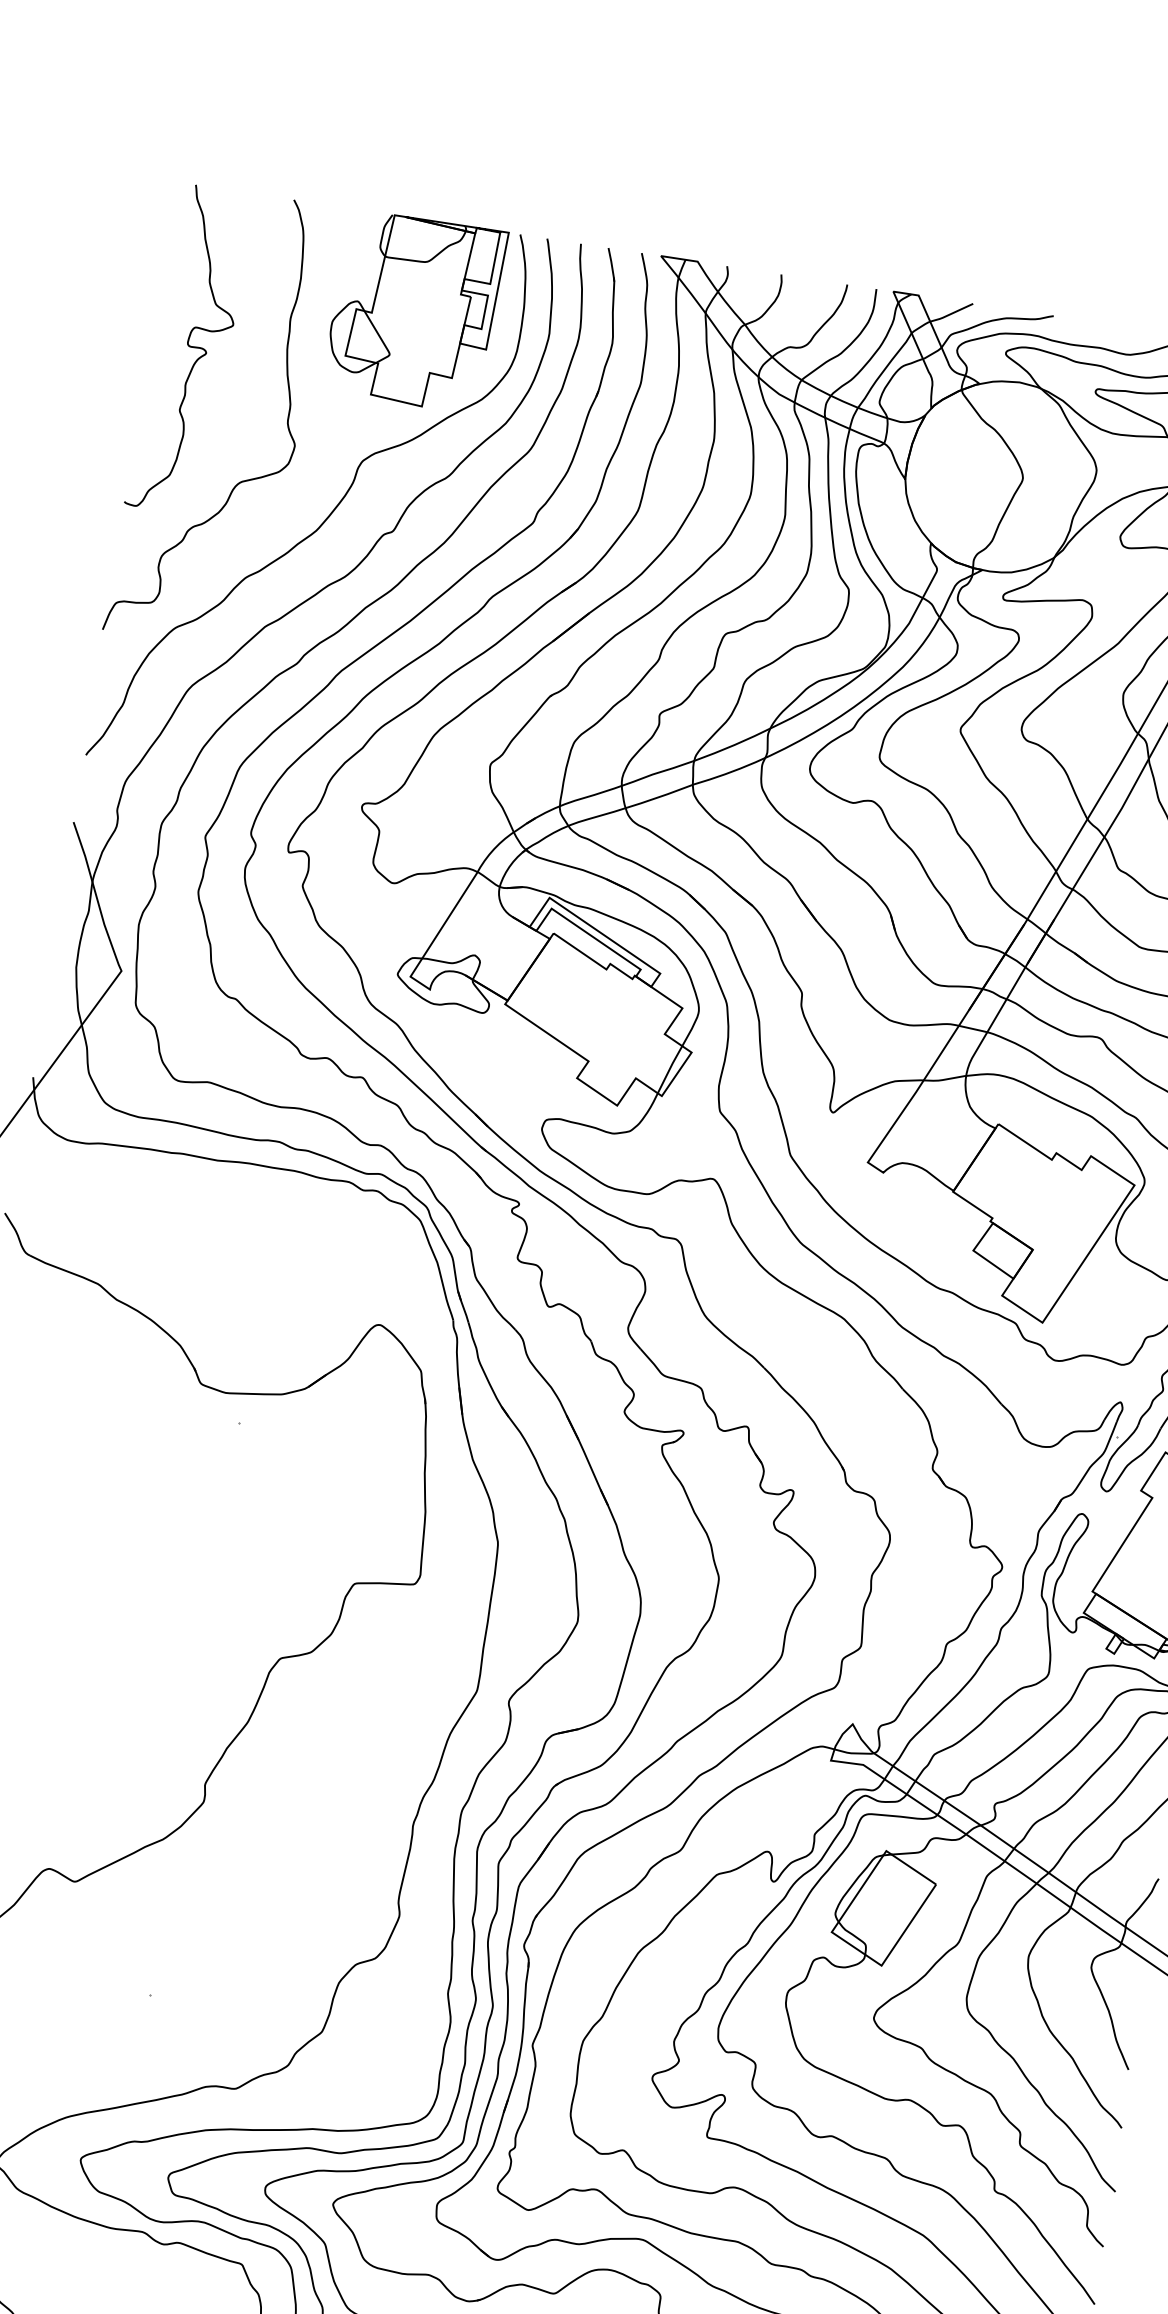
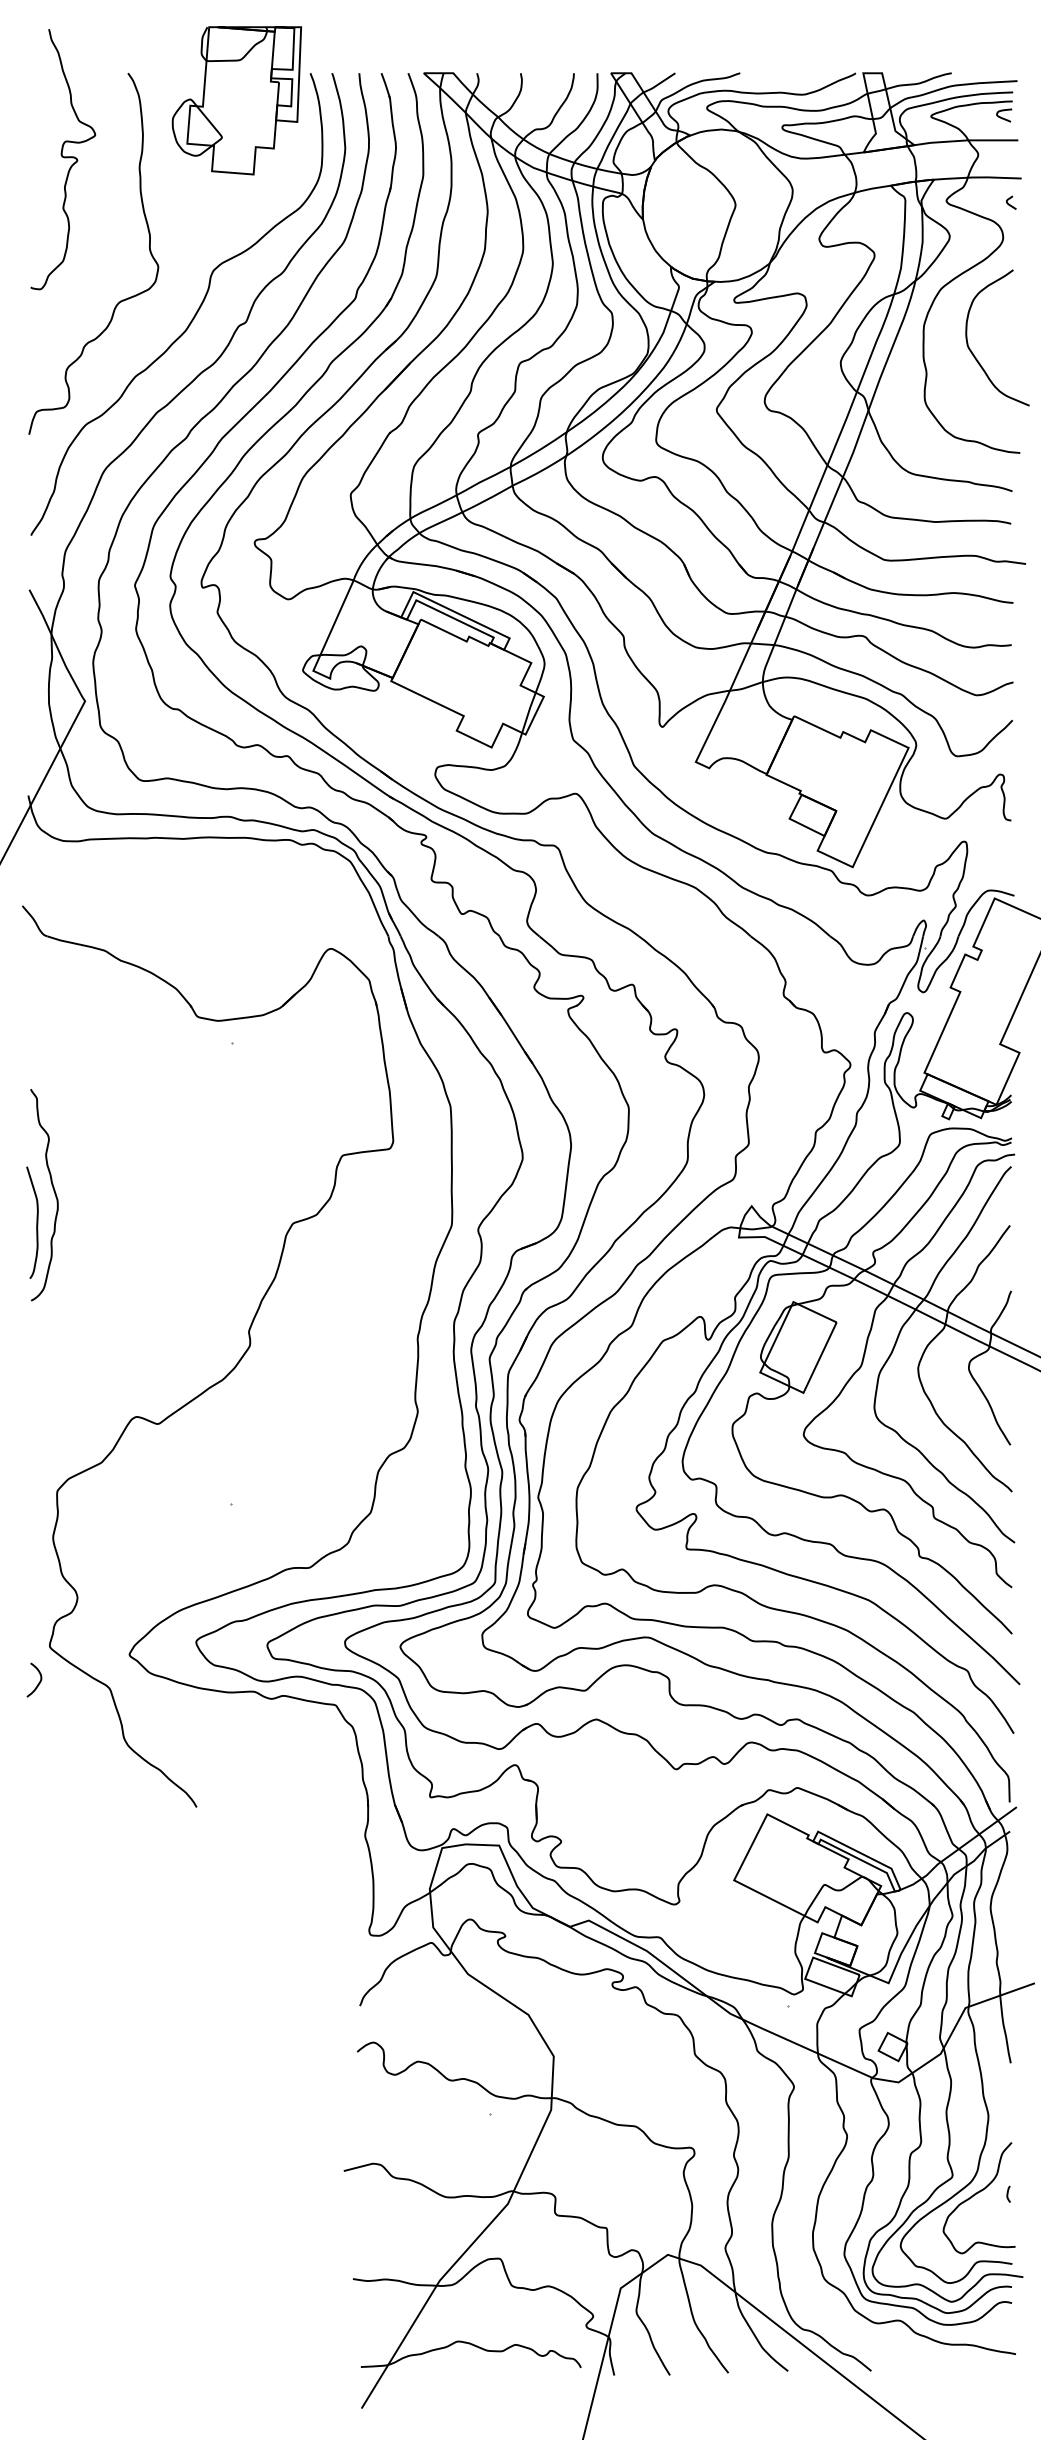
part: (414, 311) -> (236, 100), moved
curve: (190, 348) -> (64, 158), moved

